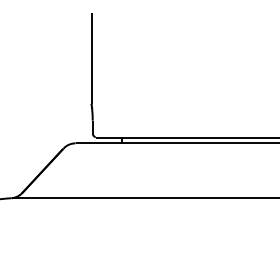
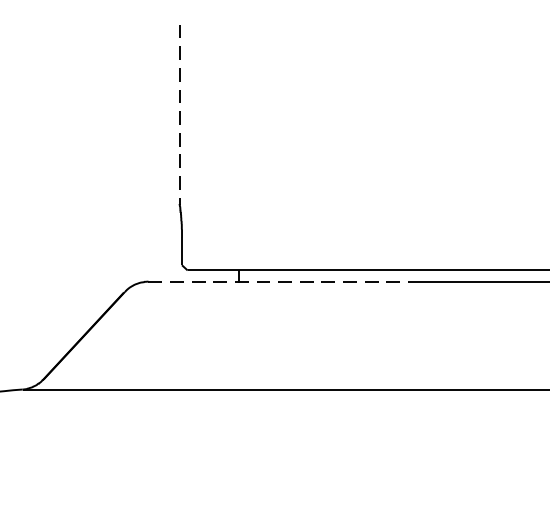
line: (91, 58) -> (179, 114), solid -> dashed
line: (142, 143) -> (279, 282), solid -> dashed

